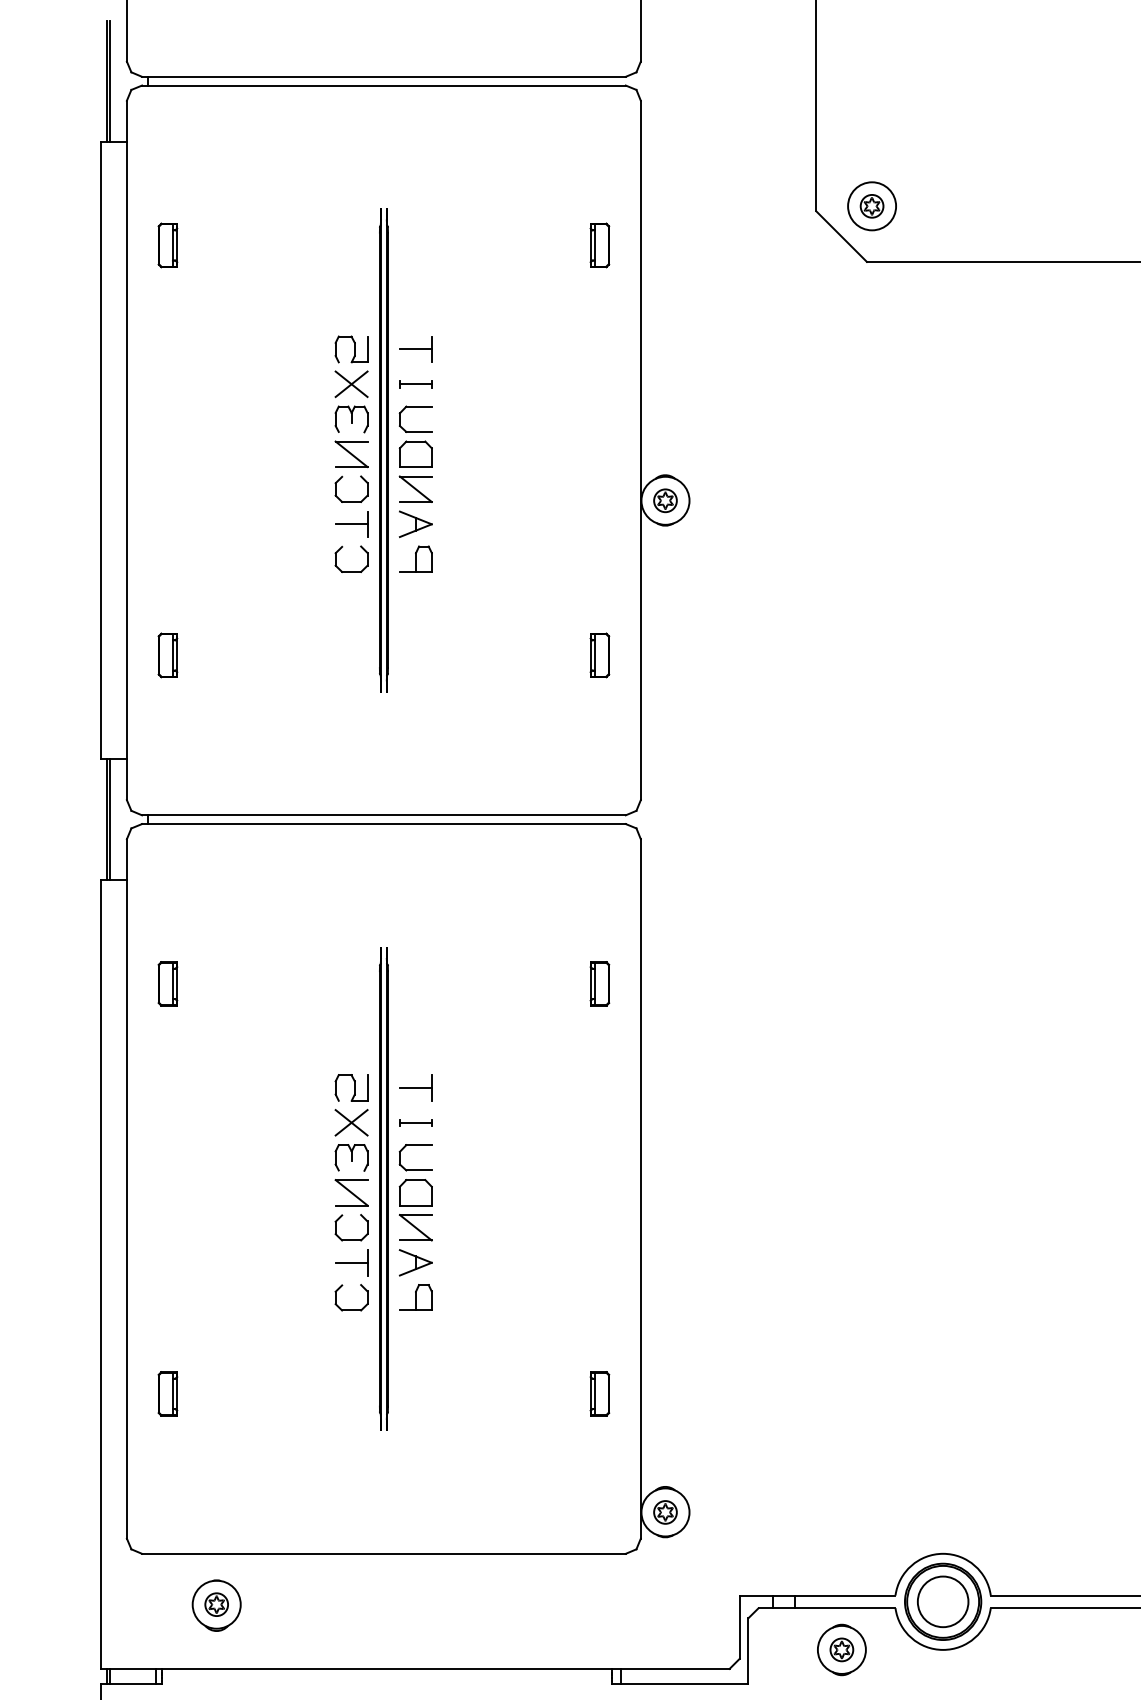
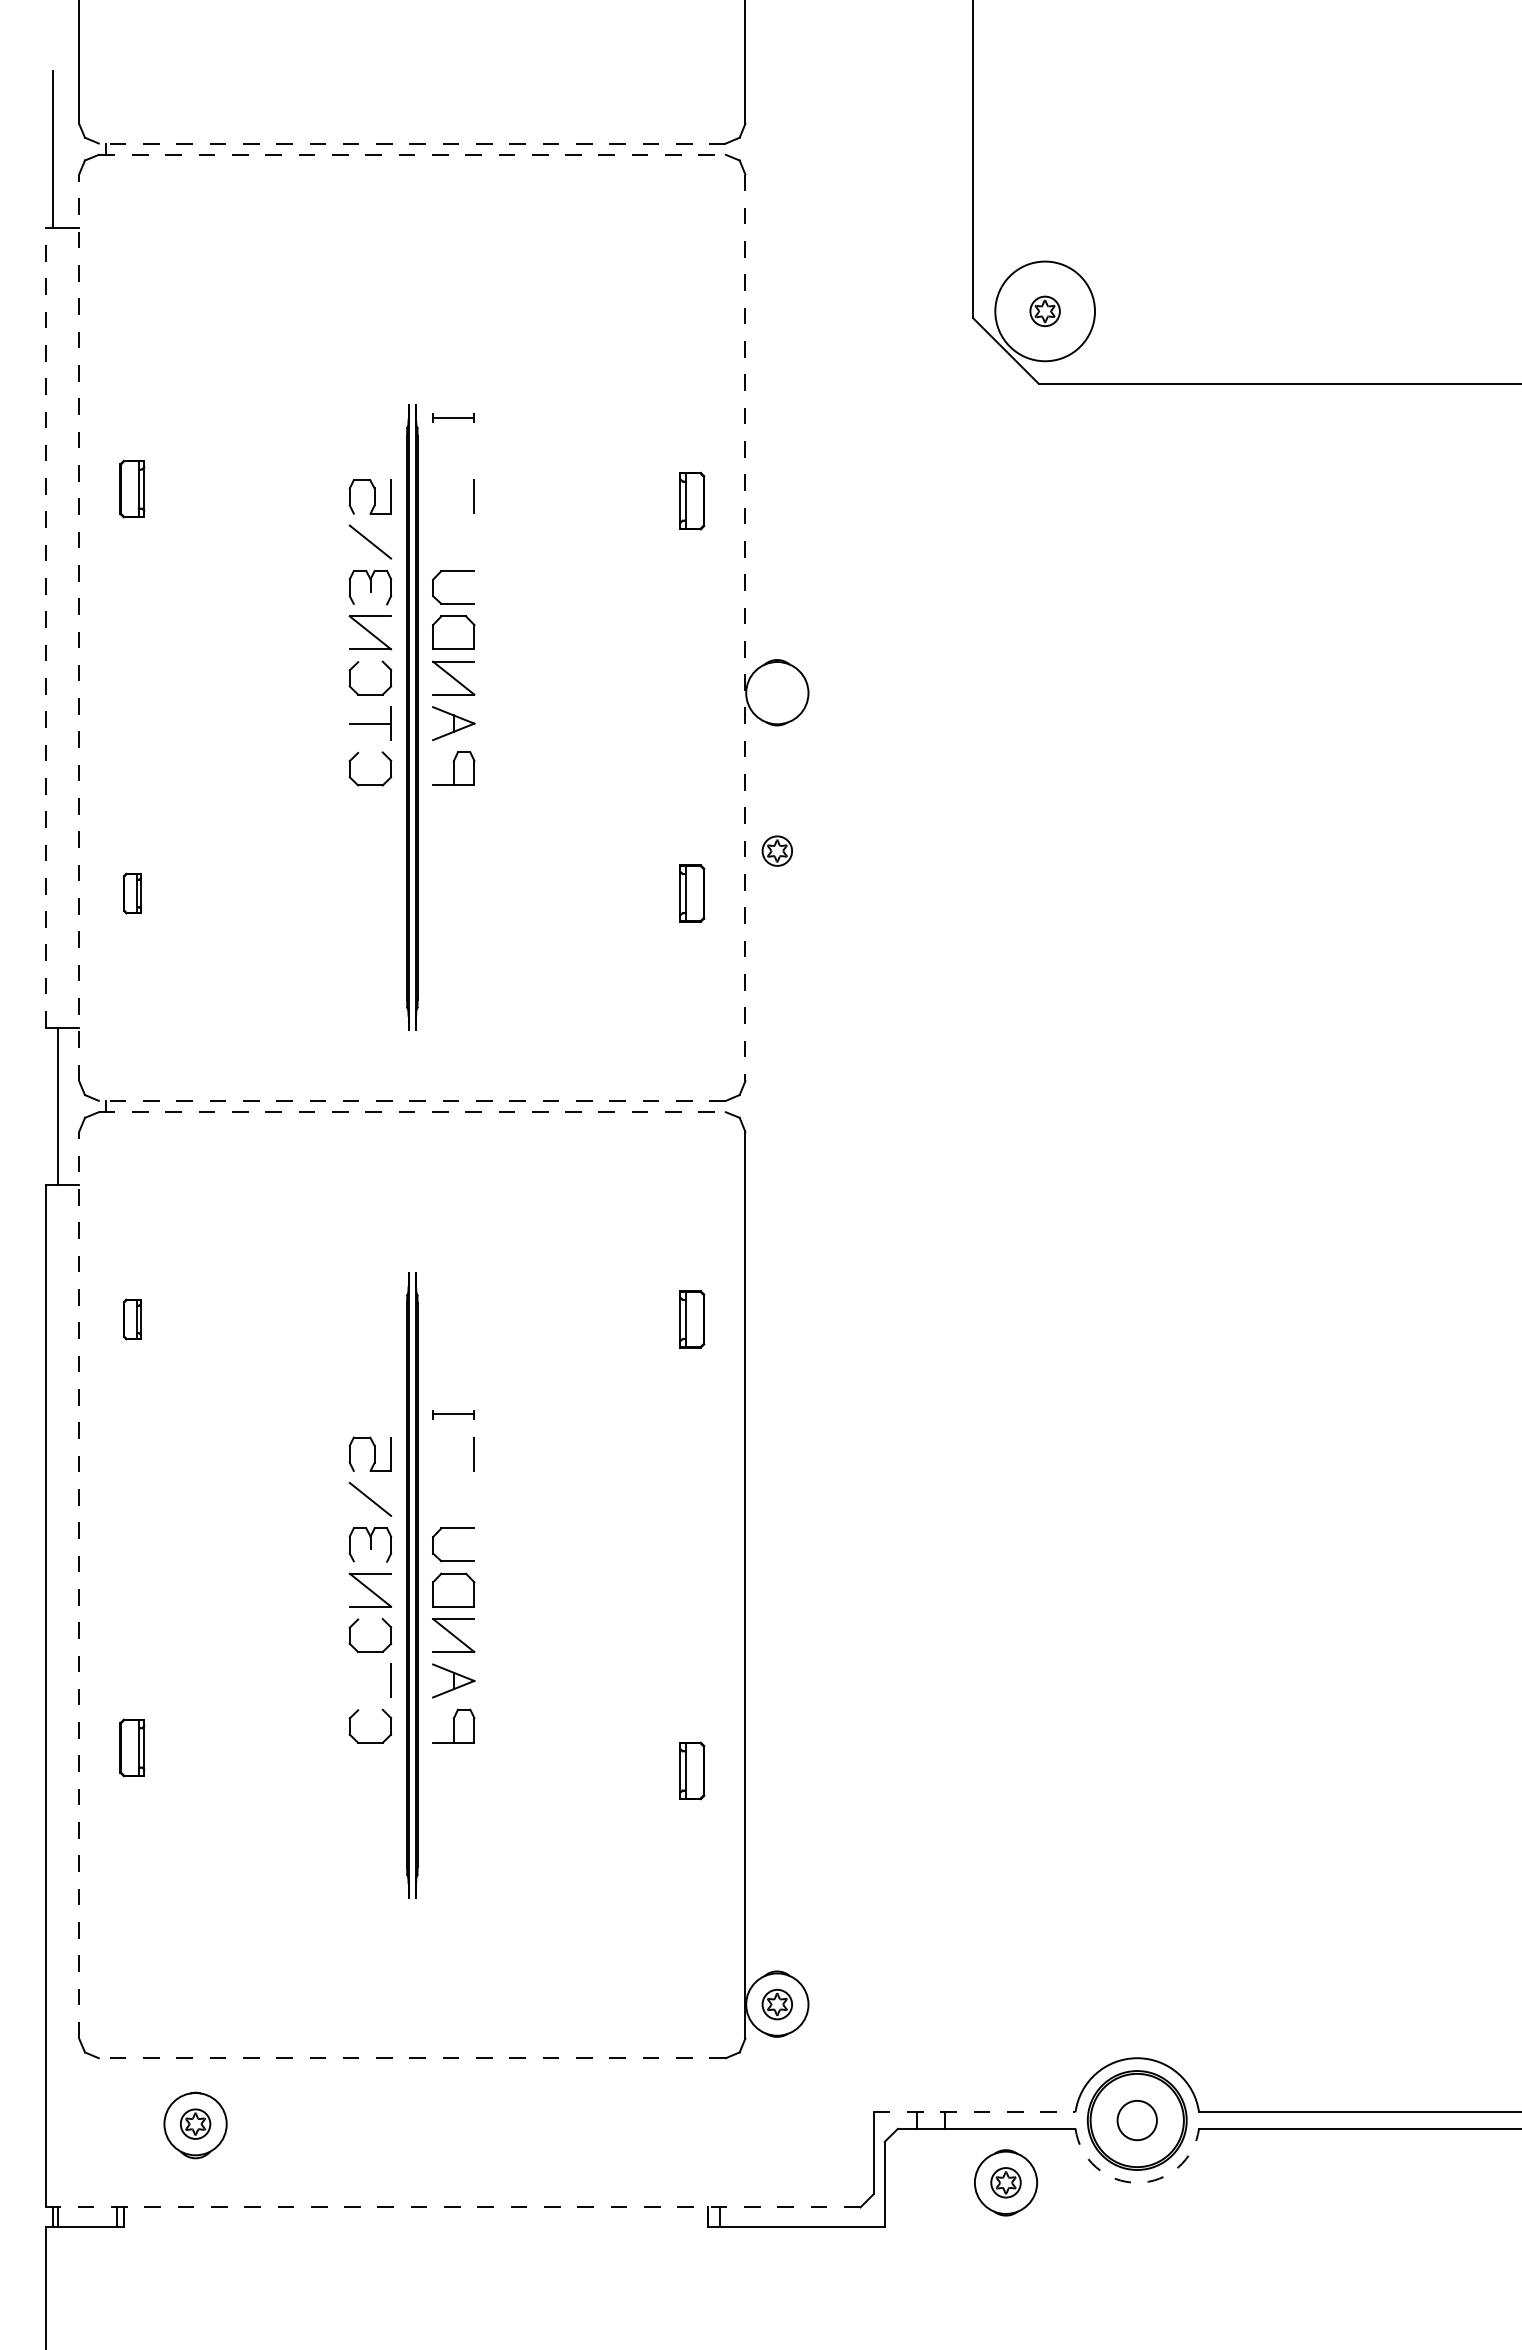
line: (384, 76) -> (412, 143), solid -> dashed
line: (110, 80) -> (57, 148), removed
line: (384, 85) -> (412, 154), solid -> dashed
circle: (872, 206) -> (1045, 311), size x1.6
part: (168, 244) -> (132, 488), moved
part: (600, 244) -> (692, 500), moved
line: (415, 349) -> (453, 496), removed
line: (351, 383) -> (370, 541), removed
part: (415, 383) -> (453, 417), moved
line: (100, 450) -> (45, 627), solid -> dashed
line: (127, 450) -> (79, 627), solid -> dashed
part: (384, 450) -> (412, 717), moved
line: (640, 450) -> (745, 628), solid -> dashed
part: (664, 500) -> (776, 850), moved
part: (168, 655) -> (132, 893), size x0.7
line: (384, 815) -> (412, 1100), solid -> dashed
line: (107, 819) -> (53, 1106), removed
line: (384, 824) -> (412, 1112), solid -> dashed
part: (168, 983) -> (132, 1319), size x0.7
line: (415, 1088) -> (453, 1454), removed
line: (351, 1122) -> (370, 1498), removed
part: (415, 1122) -> (453, 1414), moved
line: (127, 1188) -> (79, 1584), solid -> dashed
line: (351, 1262) -> (370, 1680), removed
part: (168, 1393) -> (132, 1747), moved
part: (600, 1393) -> (692, 1770), moved
line: (384, 1554) -> (412, 2058), solid -> dashed
line: (817, 1595) -> (974, 2112), solid -> dashed
circle: (943, 1601) -> (1137, 2120), size x0.6
arc: (943, 1649) -> (1137, 2182), solid -> dashed
line: (414, 1668) -> (452, 2207), solid -> dashed

